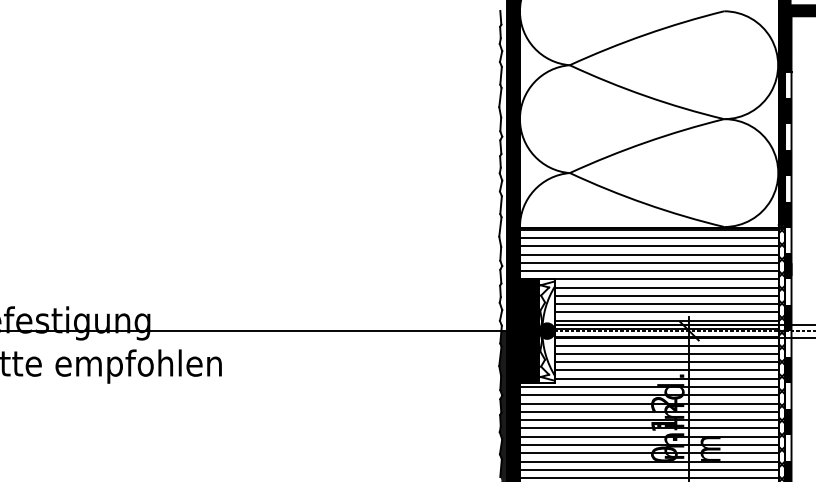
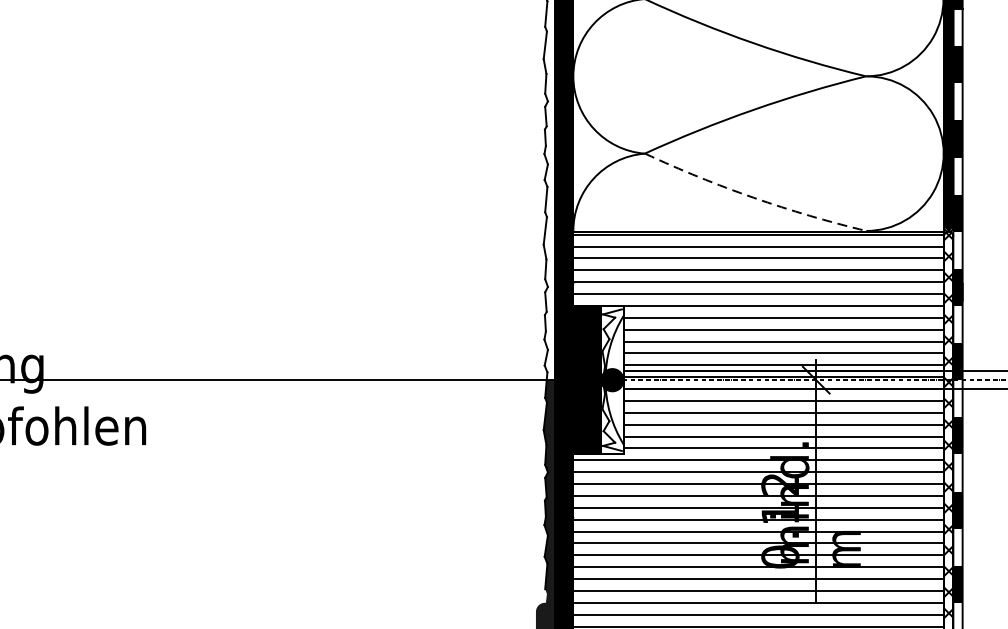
arc: (645, 203) -> (753, 197), solid -> dashed

